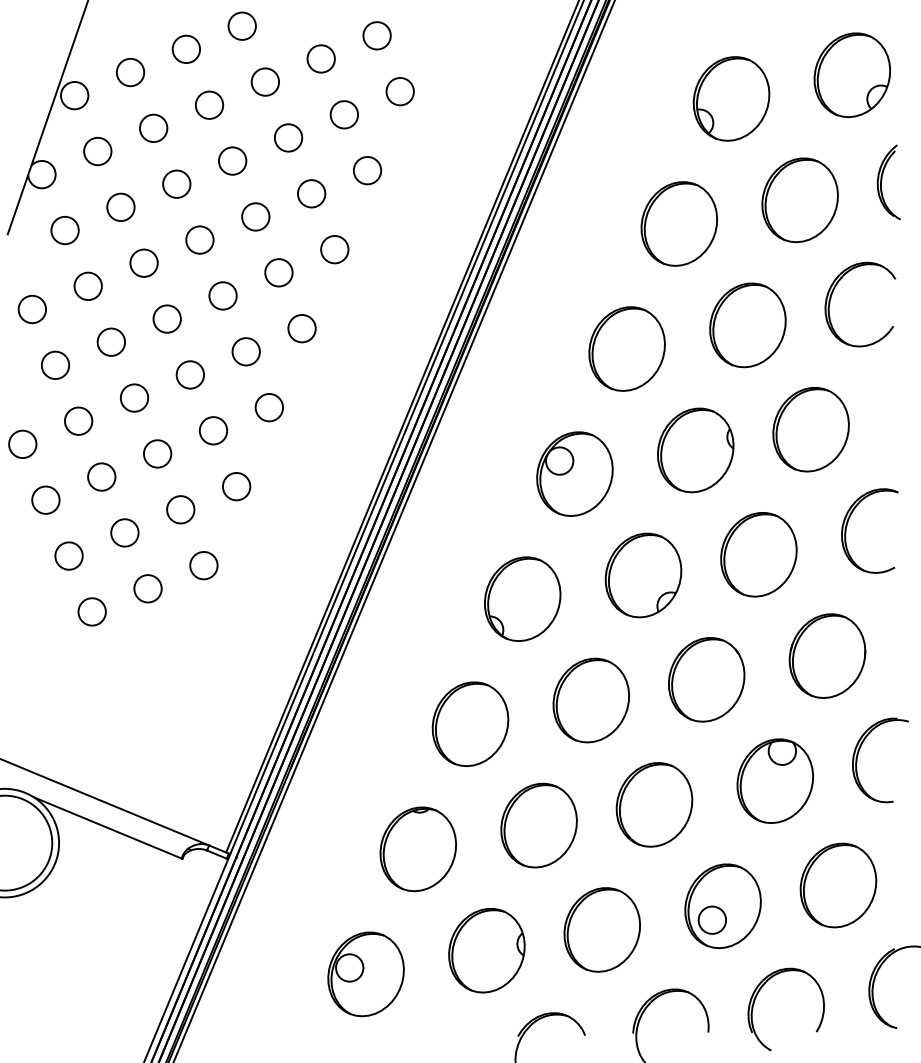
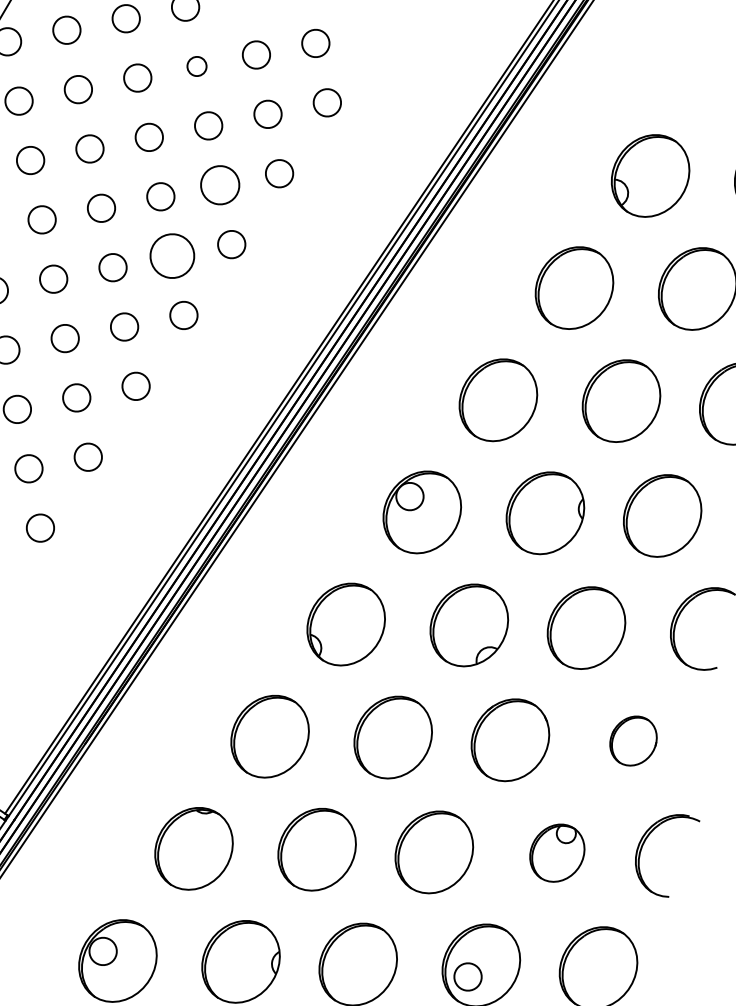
circle: (264, 81) -> (196, 65), size x0.7
circle: (311, 193) -> (220, 184), size x1.4
circle: (278, 272) -> (172, 255), size x1.6
part: (827, 655) -> (633, 740), size x0.6
part: (774, 780) -> (556, 852), size x0.7

